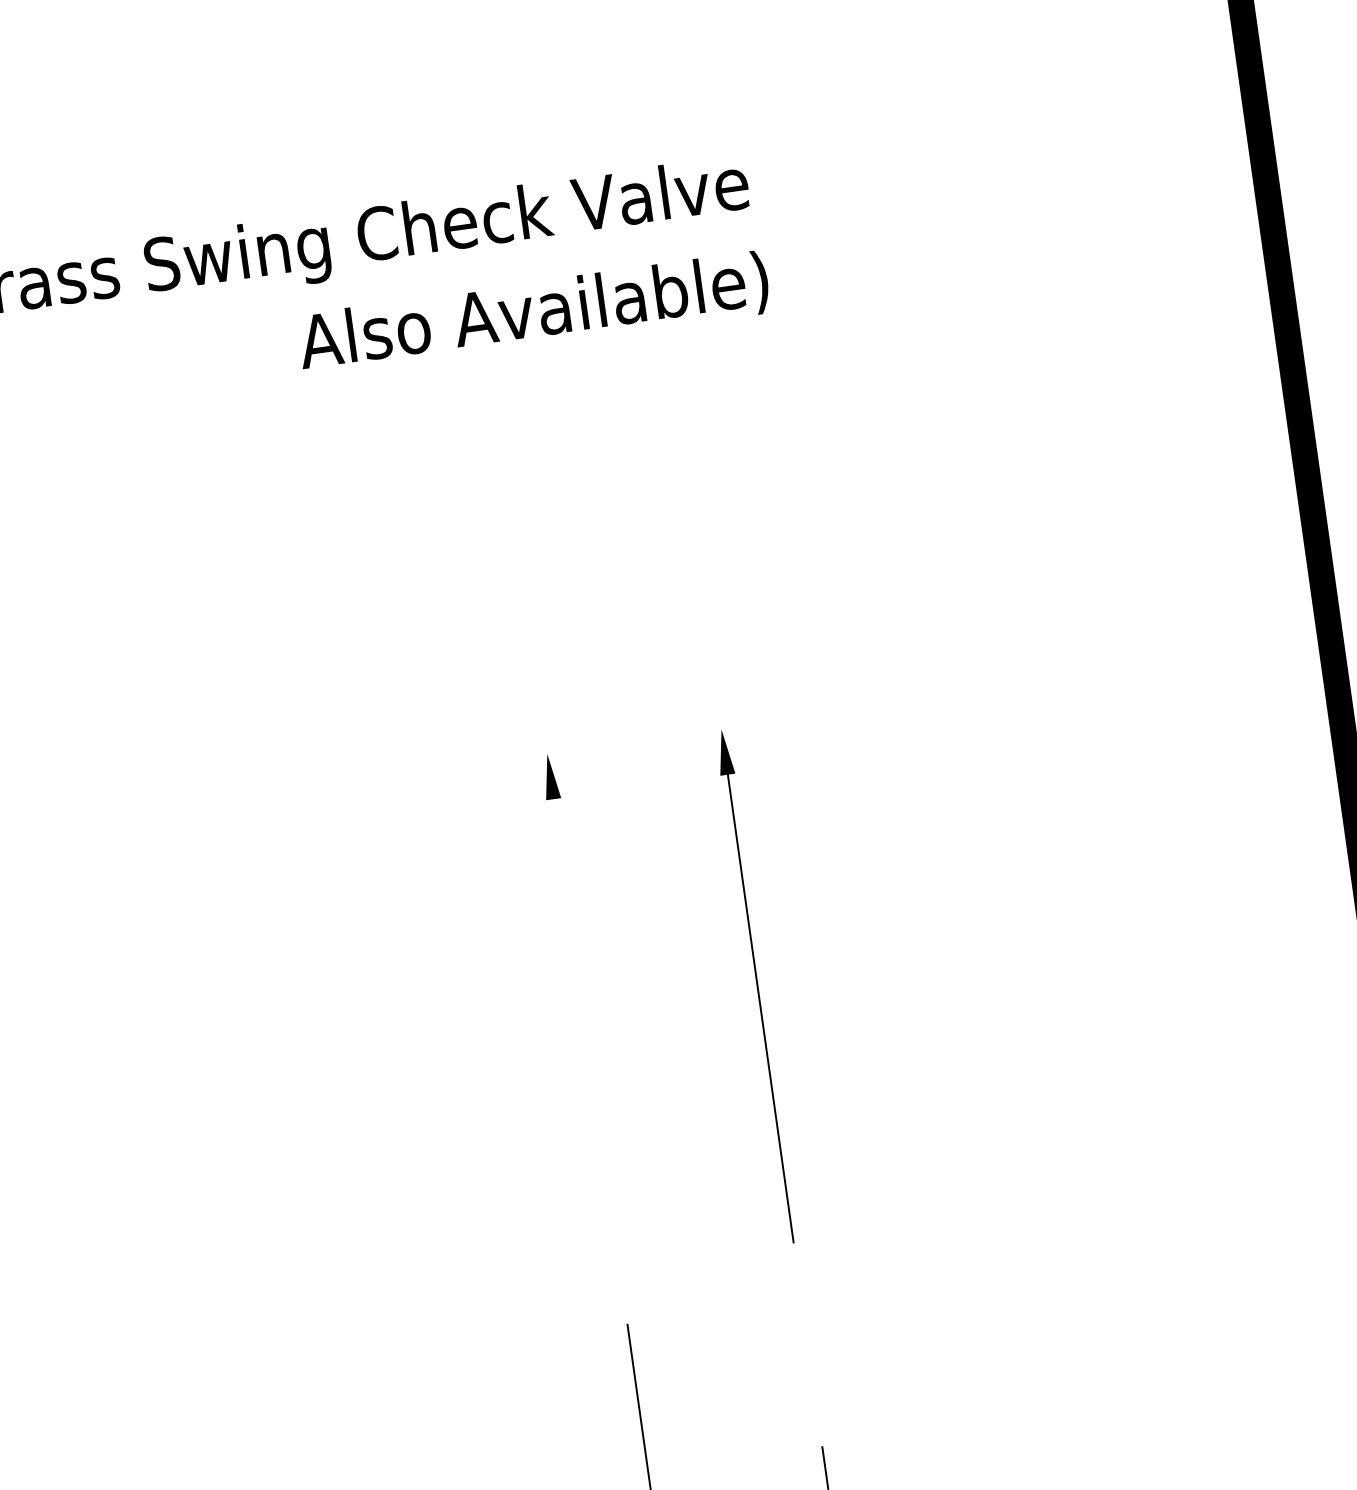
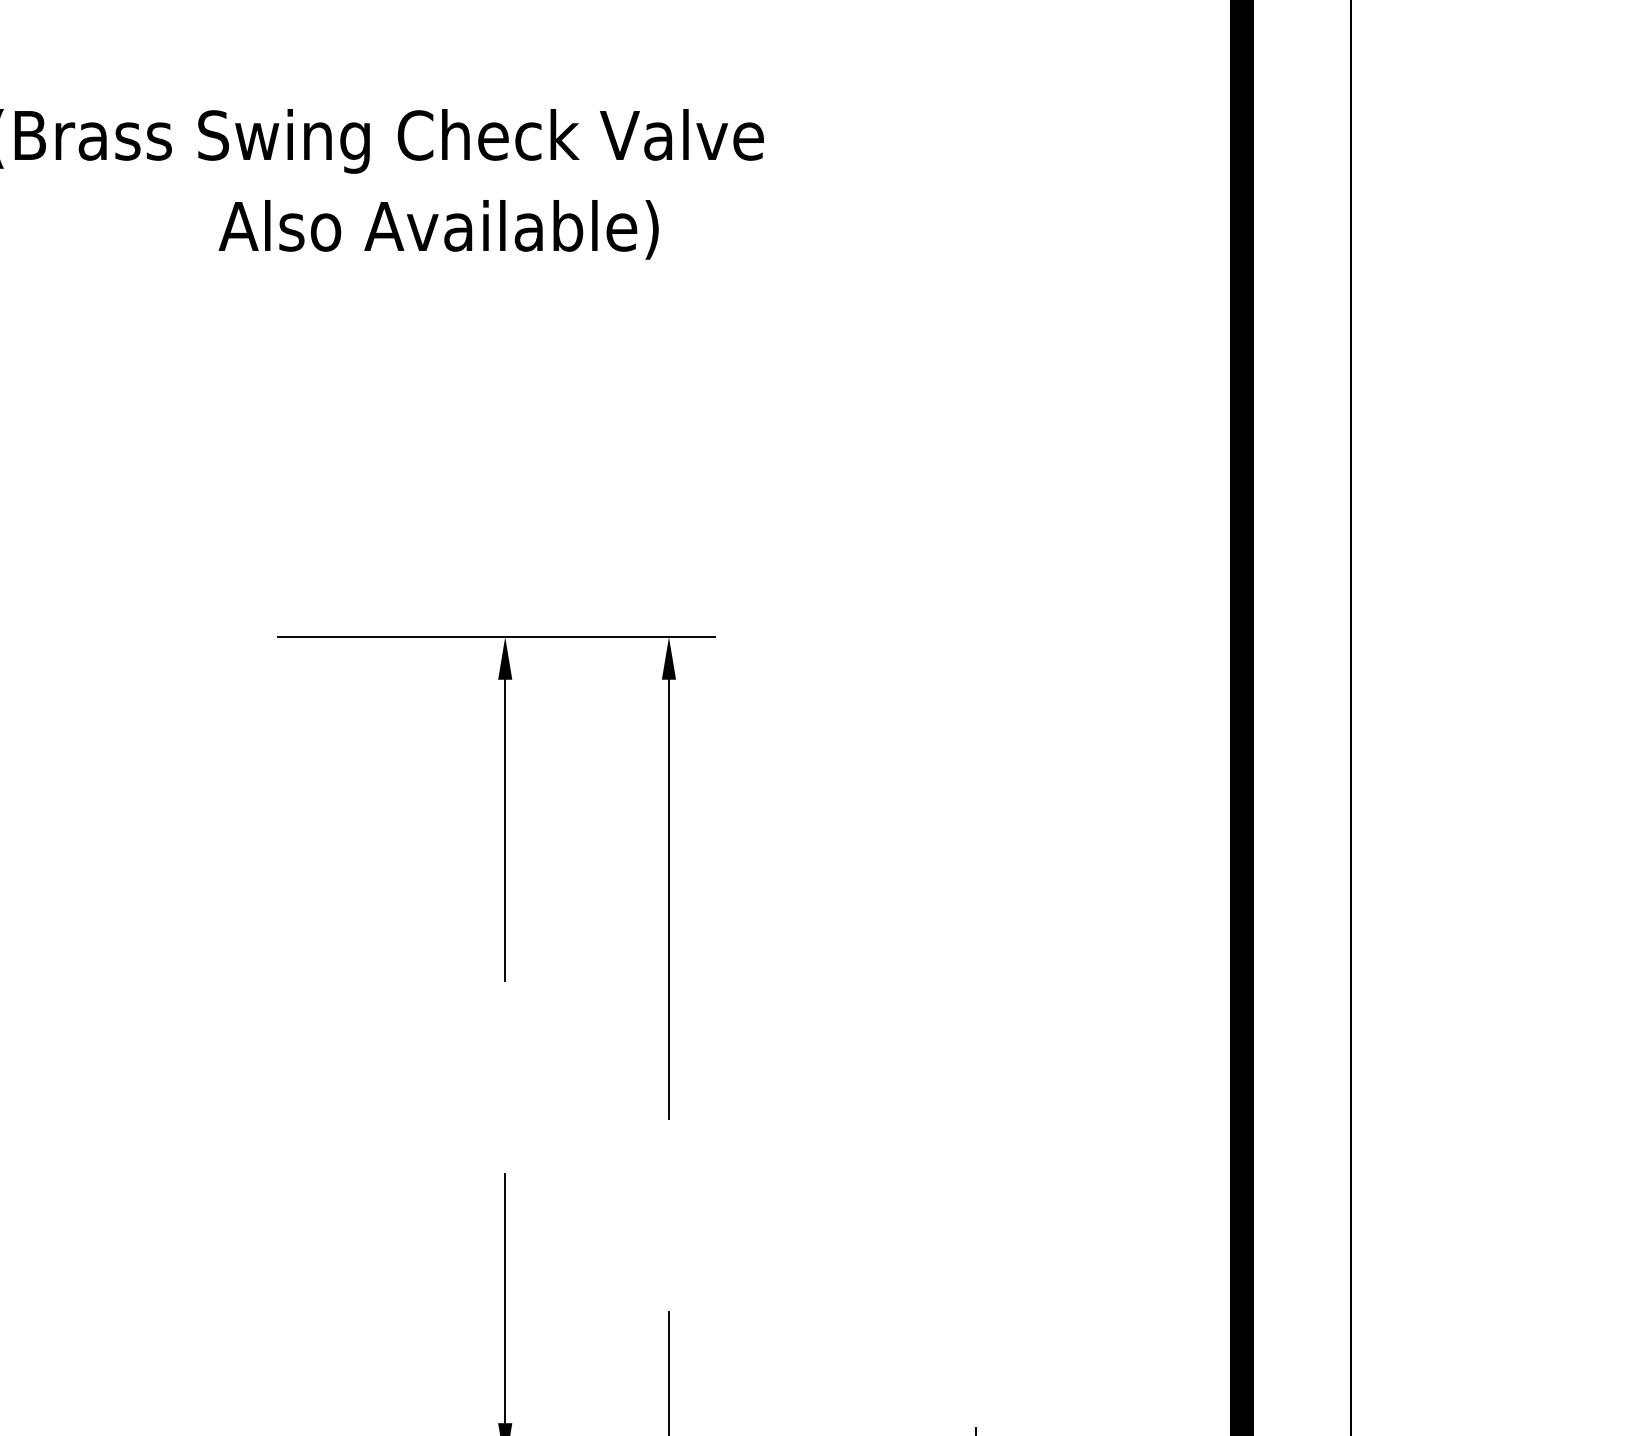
text: (533, 313) -> (438, 229), moved
line: (538, 755) -> (496, 637), added
line: (576, 959) -> (505, 830), added

